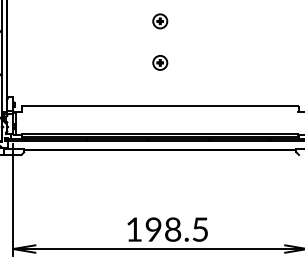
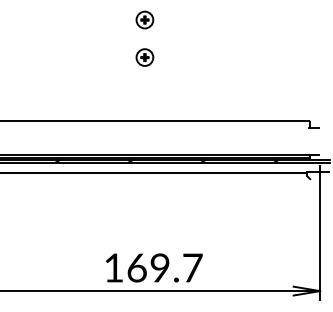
part: (160, 62) -> (145, 57), moved
text: (176, 229) -> (164, 267), 198.5 -> 169.7

